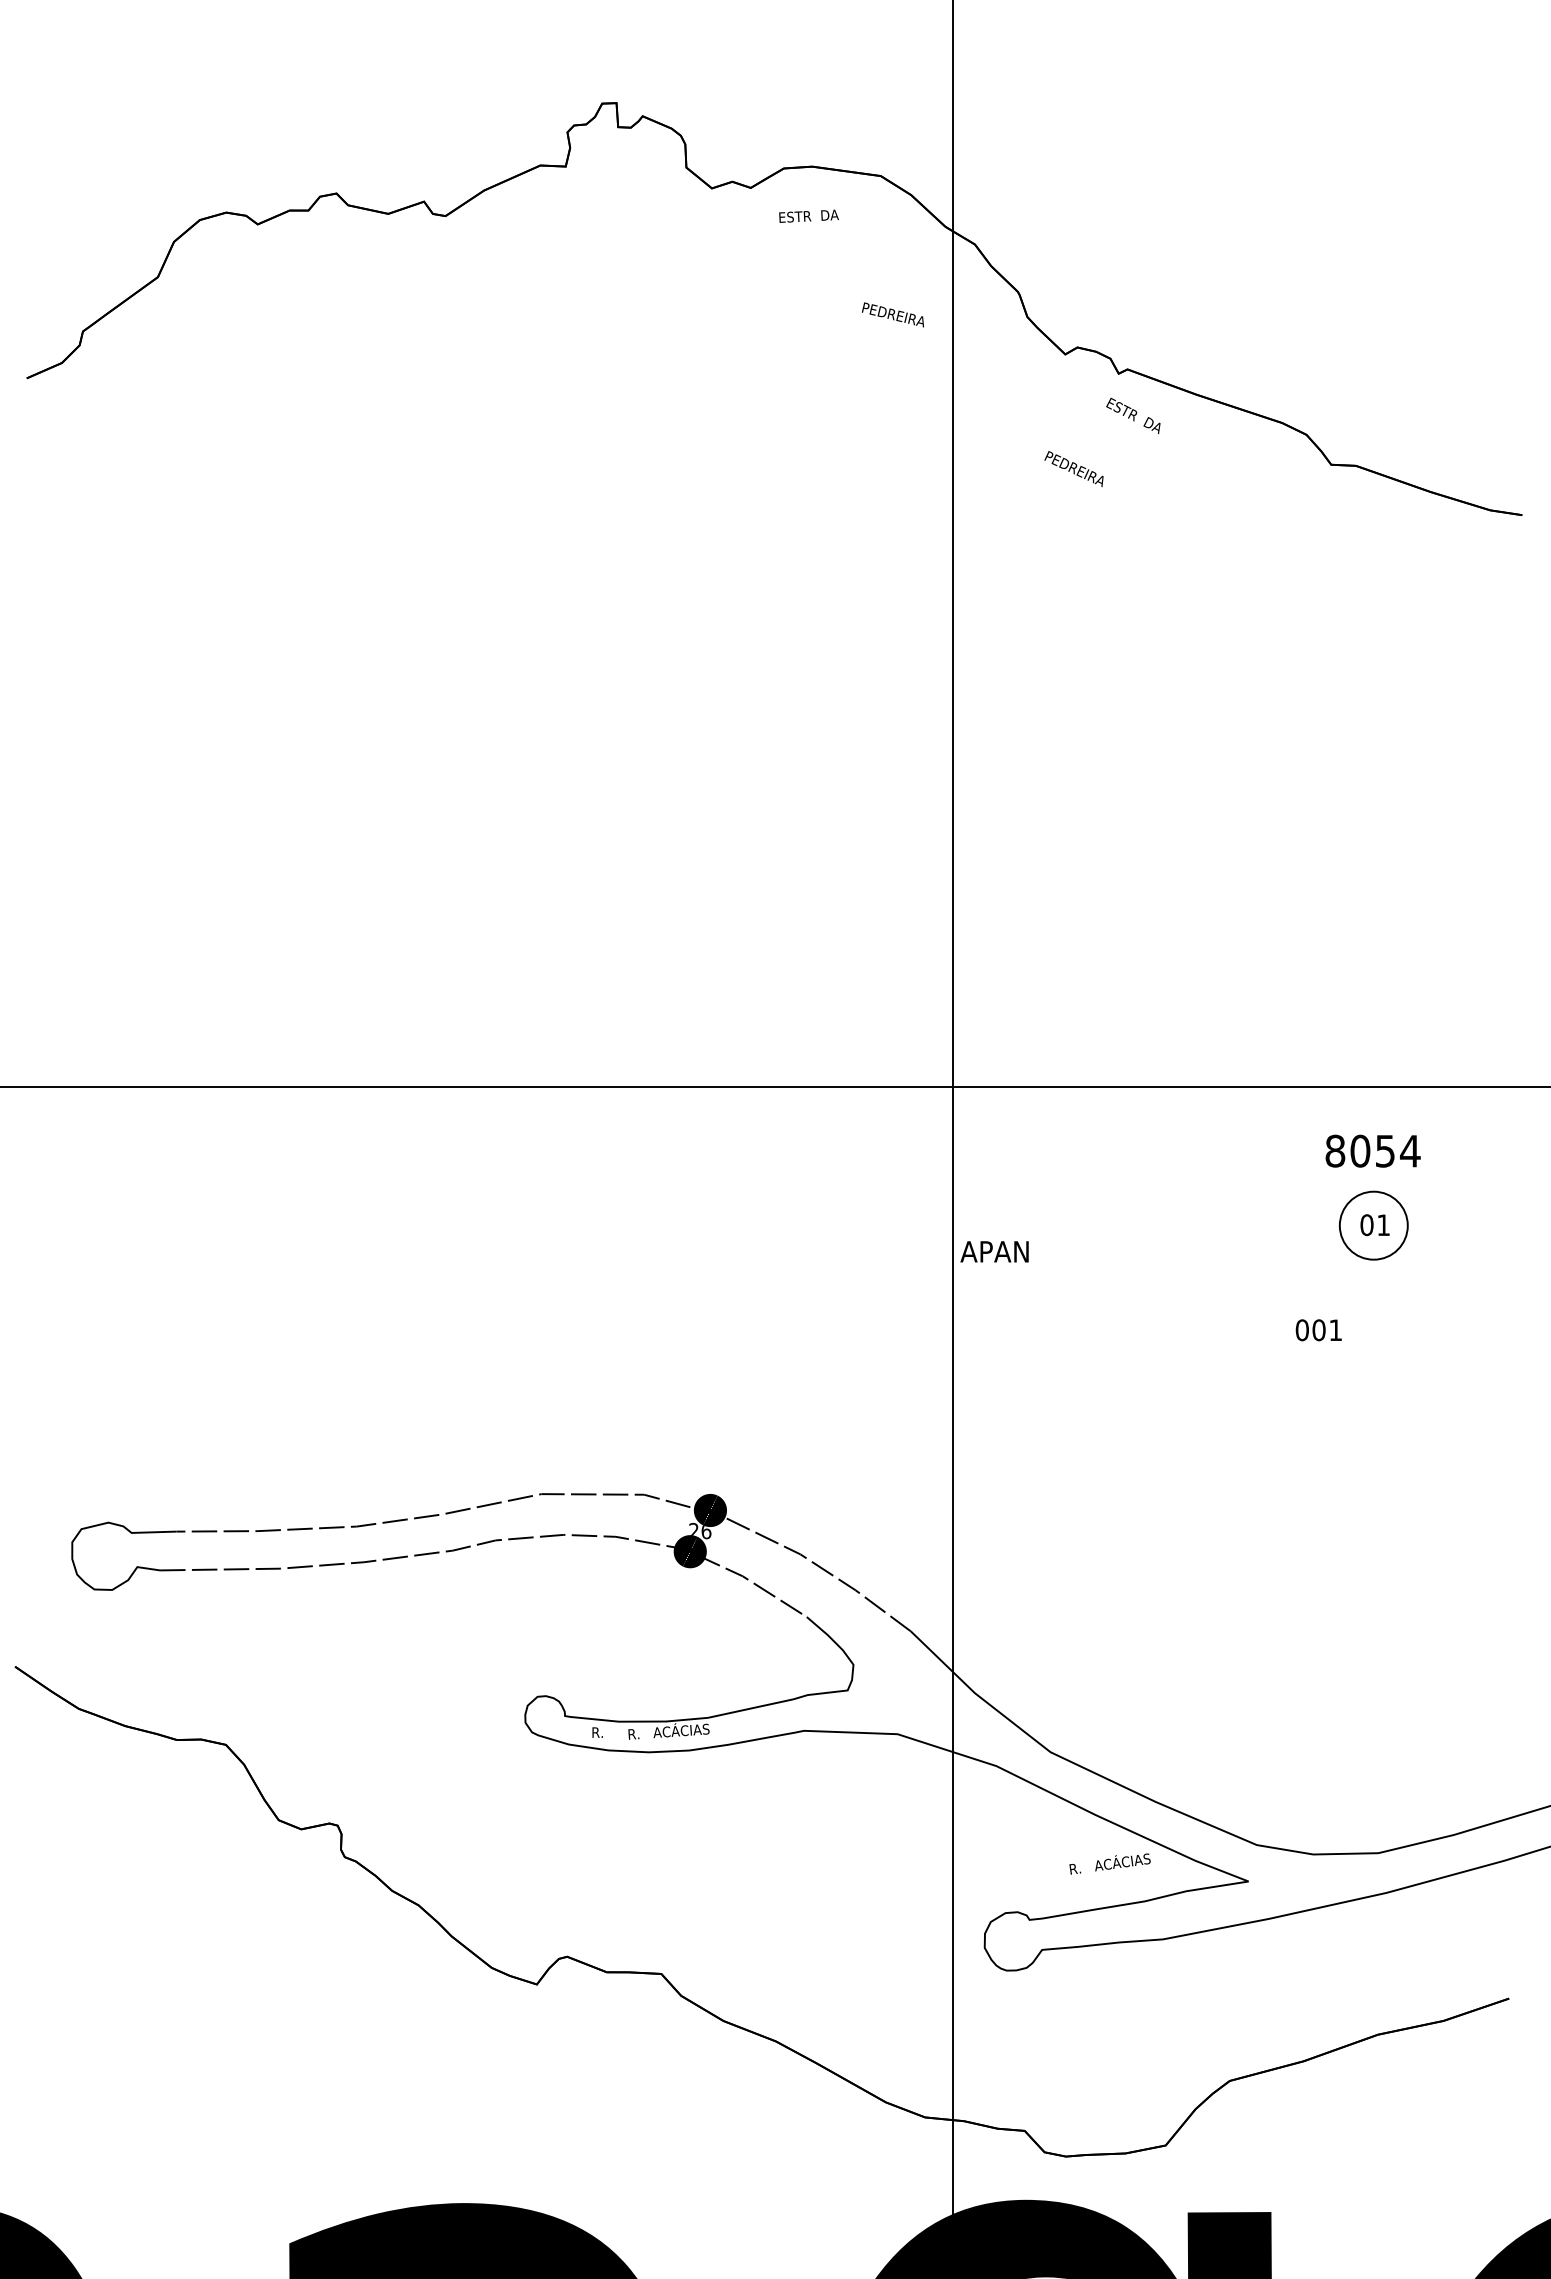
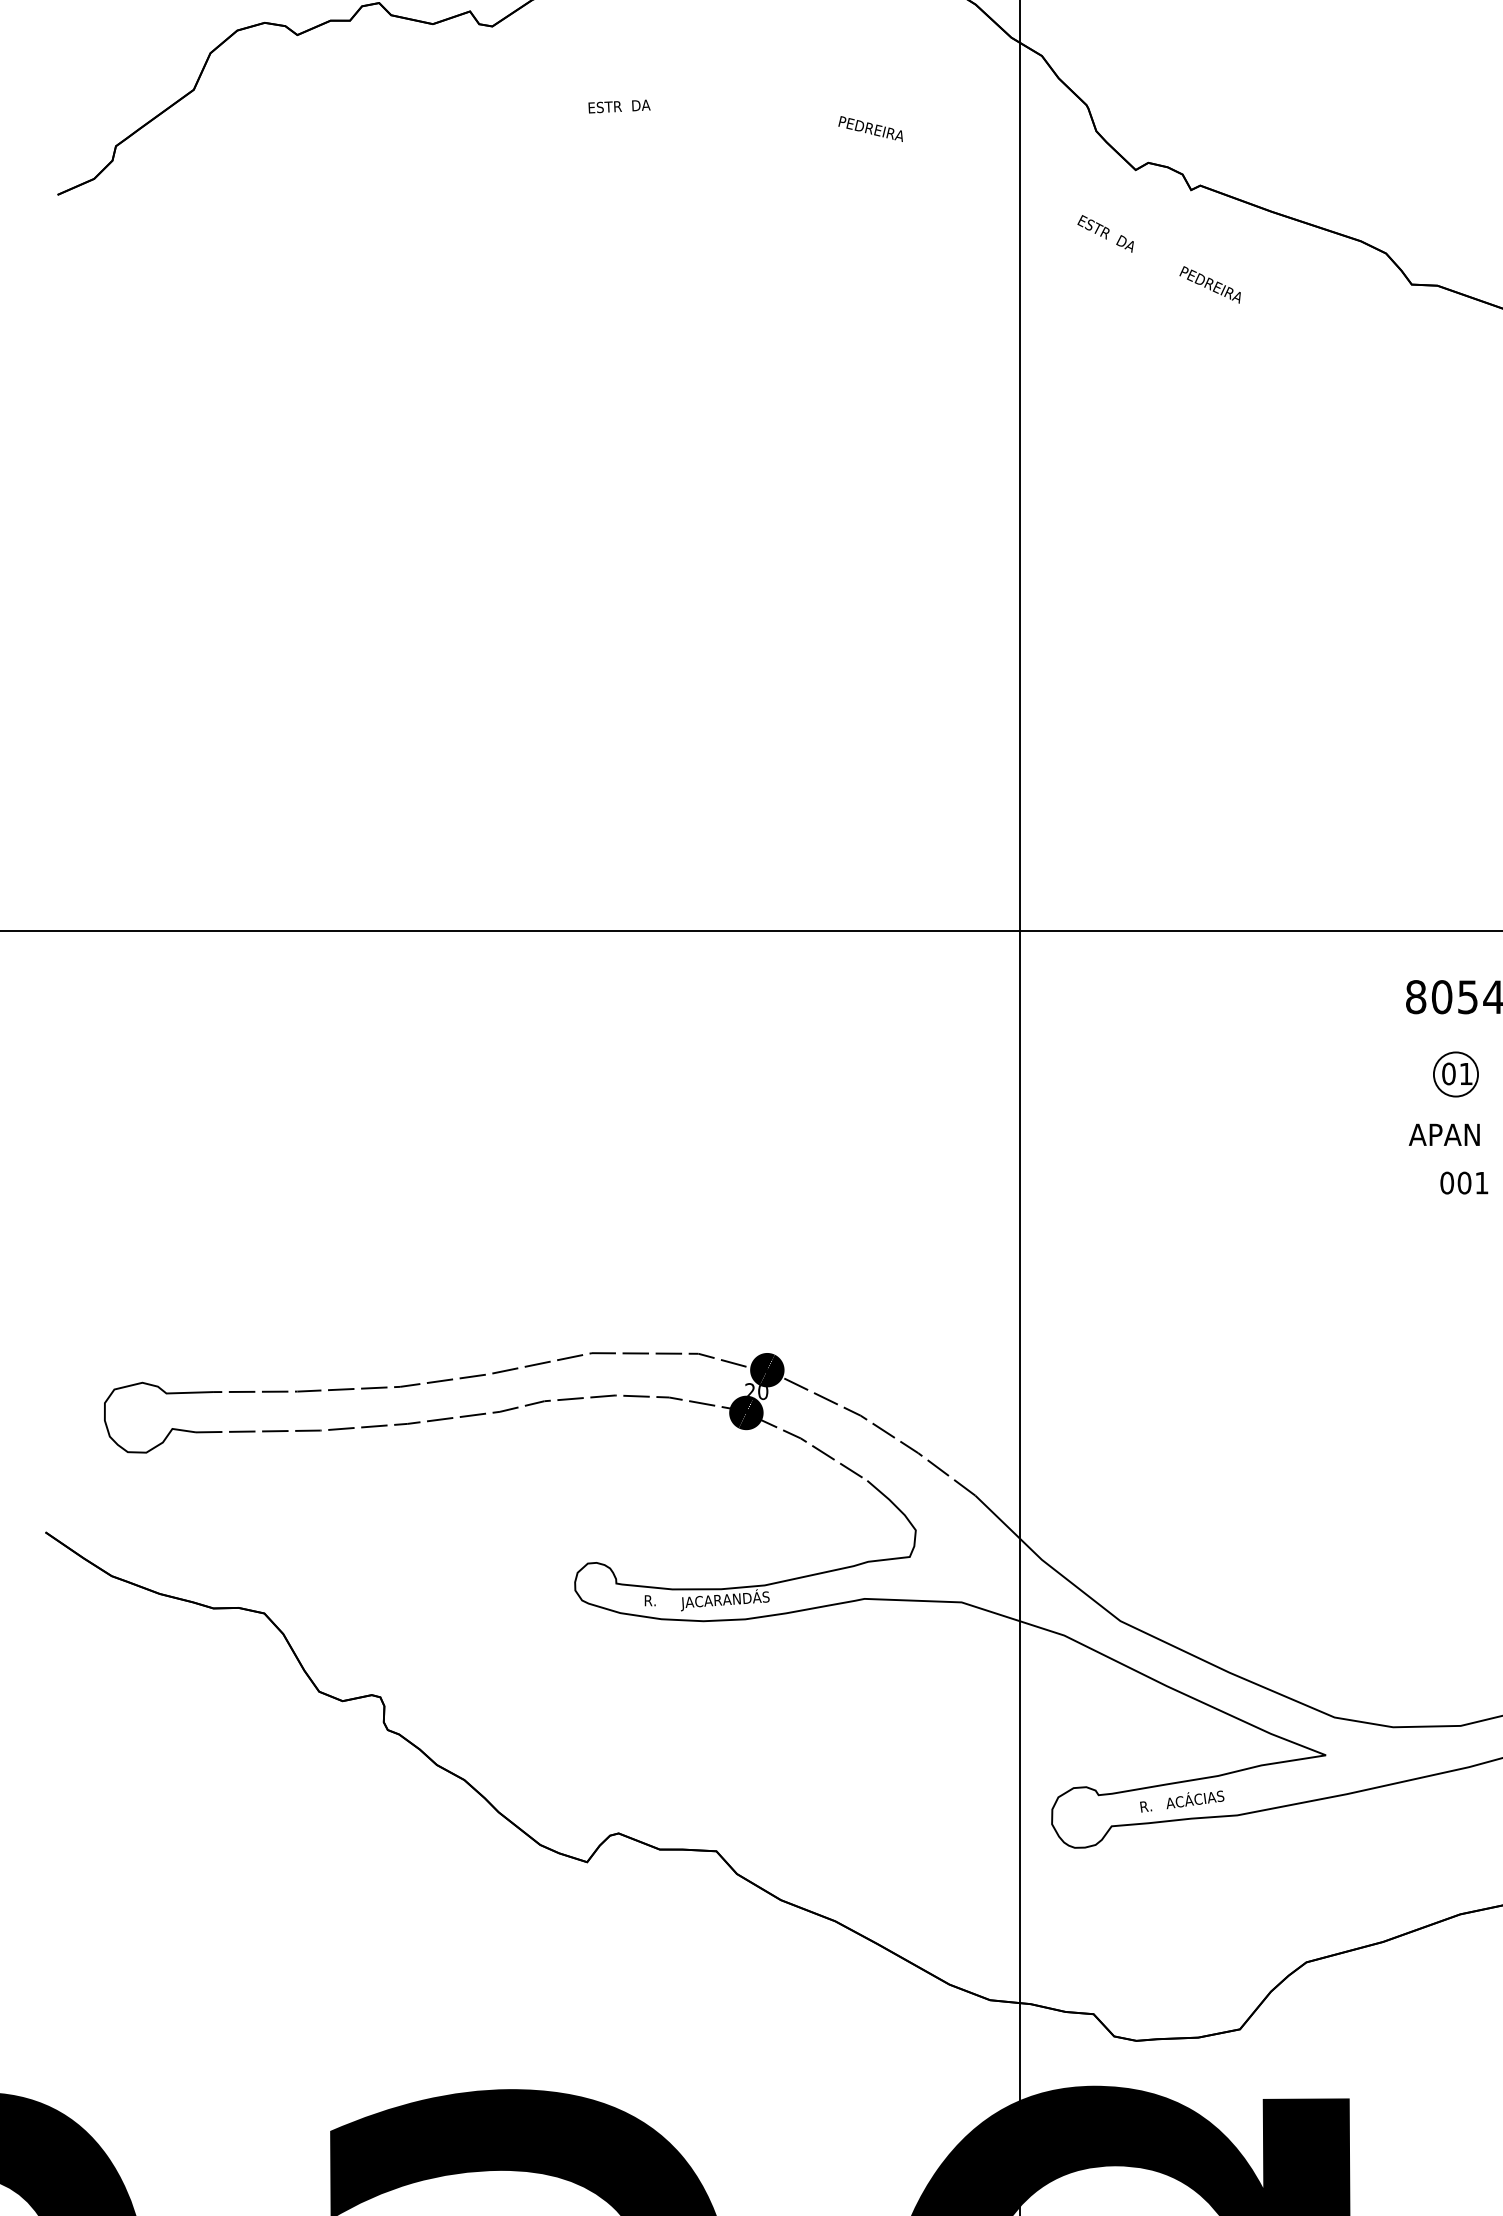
text: (808, 215) -> (618, 105), moved
text: (892, 314) -> (870, 128), moved
text: (1133, 415) -> (1105, 233), moved
text: (1073, 469) -> (1209, 285), moved
circle: (1373, 1225) -> (1455, 1074), size x0.62
text: (994, 1251) -> (1444, 1134), moved
text: (1318, 1330) -> (1463, 1183), moved
text: (706, 1531) -> (763, 1391), 26 -> 20
text: (669, 1731) -> (724, 1599), R.   ACÁCIAS -> JACARANDÁS
text: (1109, 1863) -> (1181, 1800), moved

